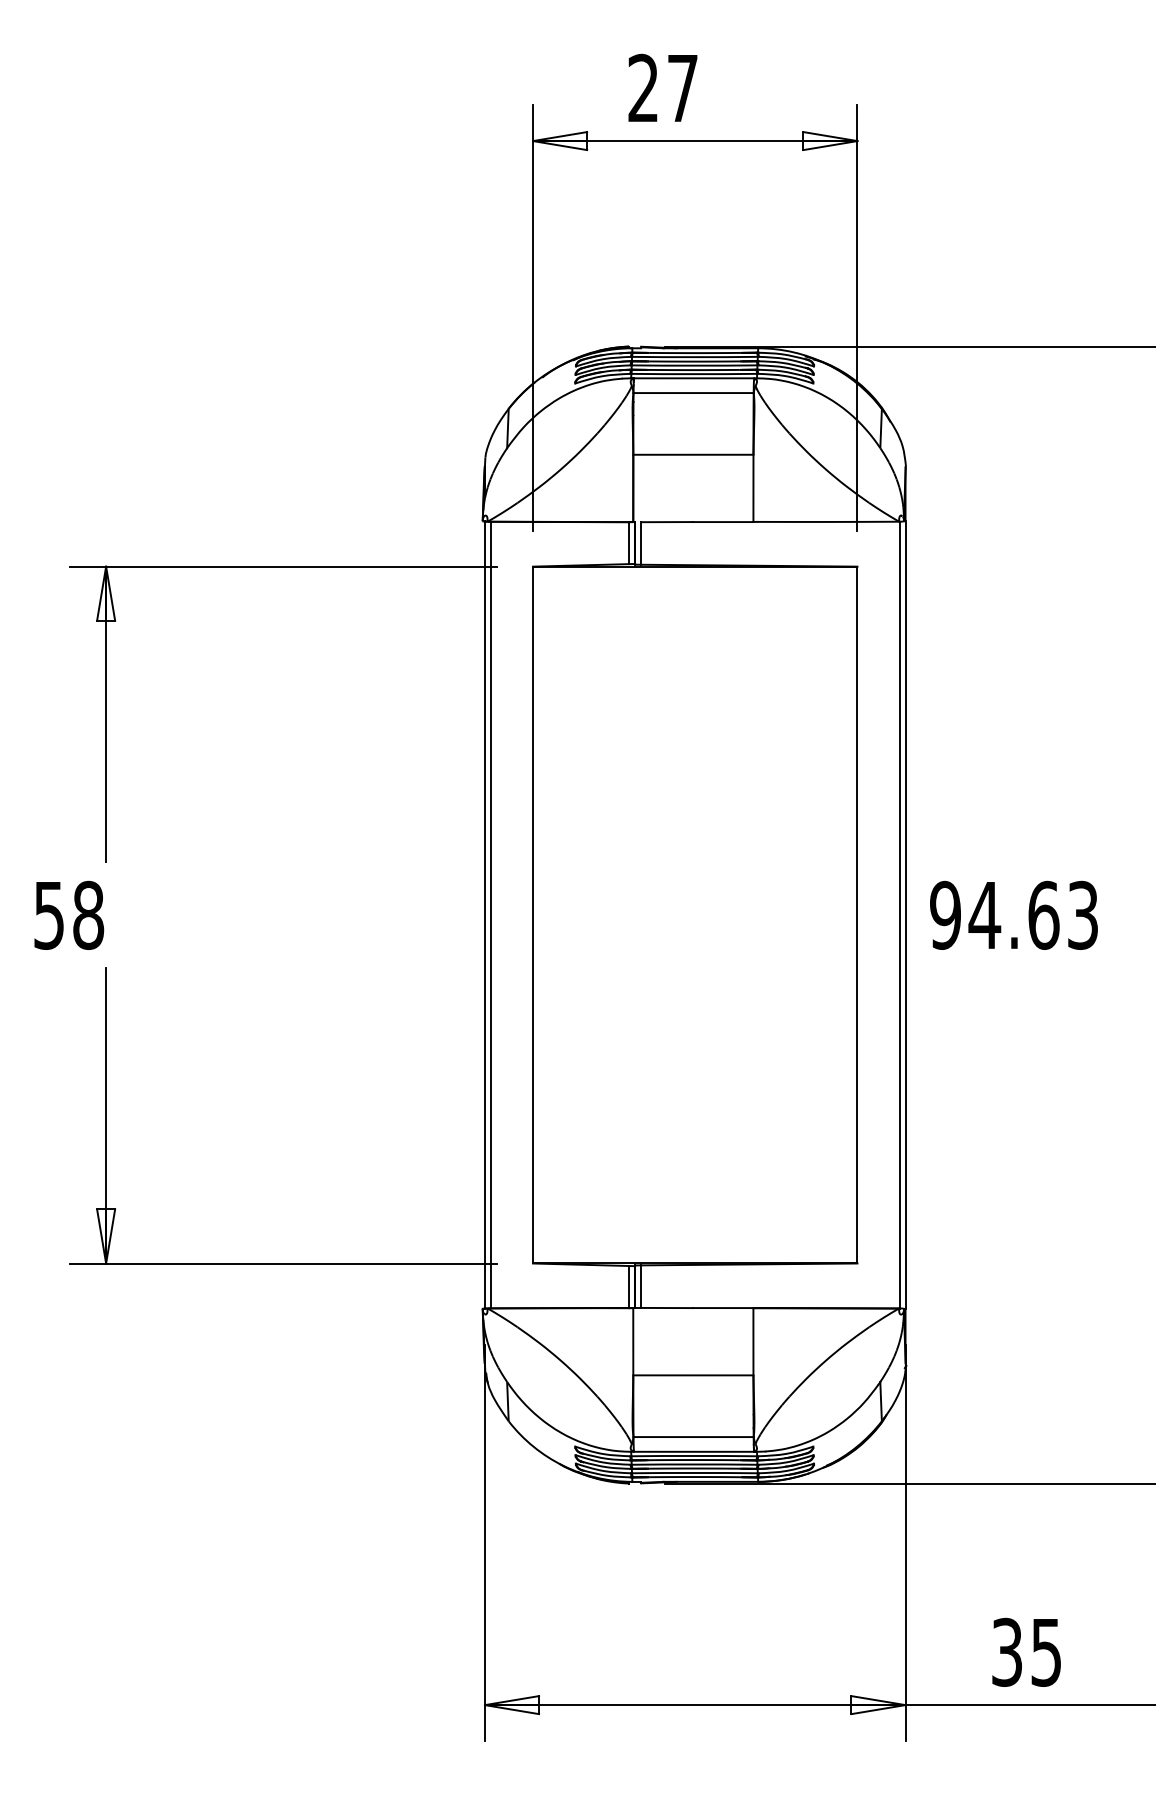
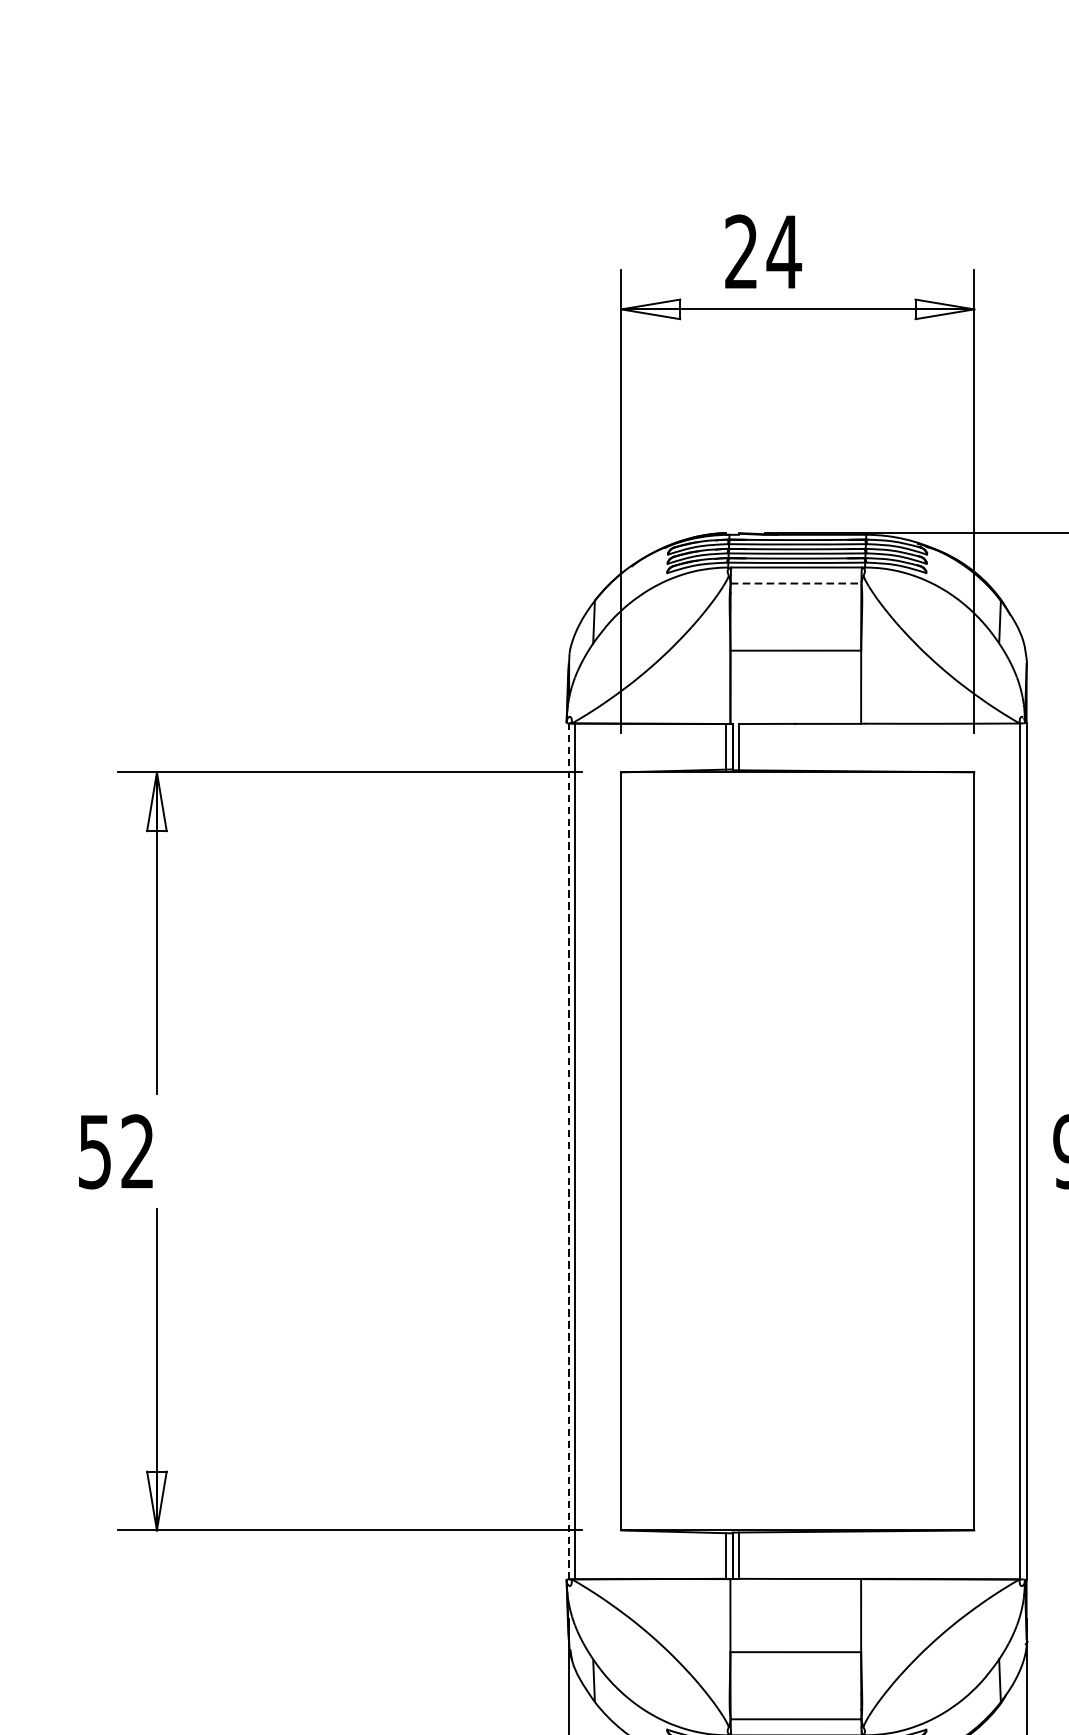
text: (682, 88) -> (783, 252), 27 -> 24
line: (694, 393) -> (797, 584), solid -> dashed
text: (88, 914) -> (137, 1150), 58 -> 52
line: (485, 915) -> (569, 1151), solid -> dashed

